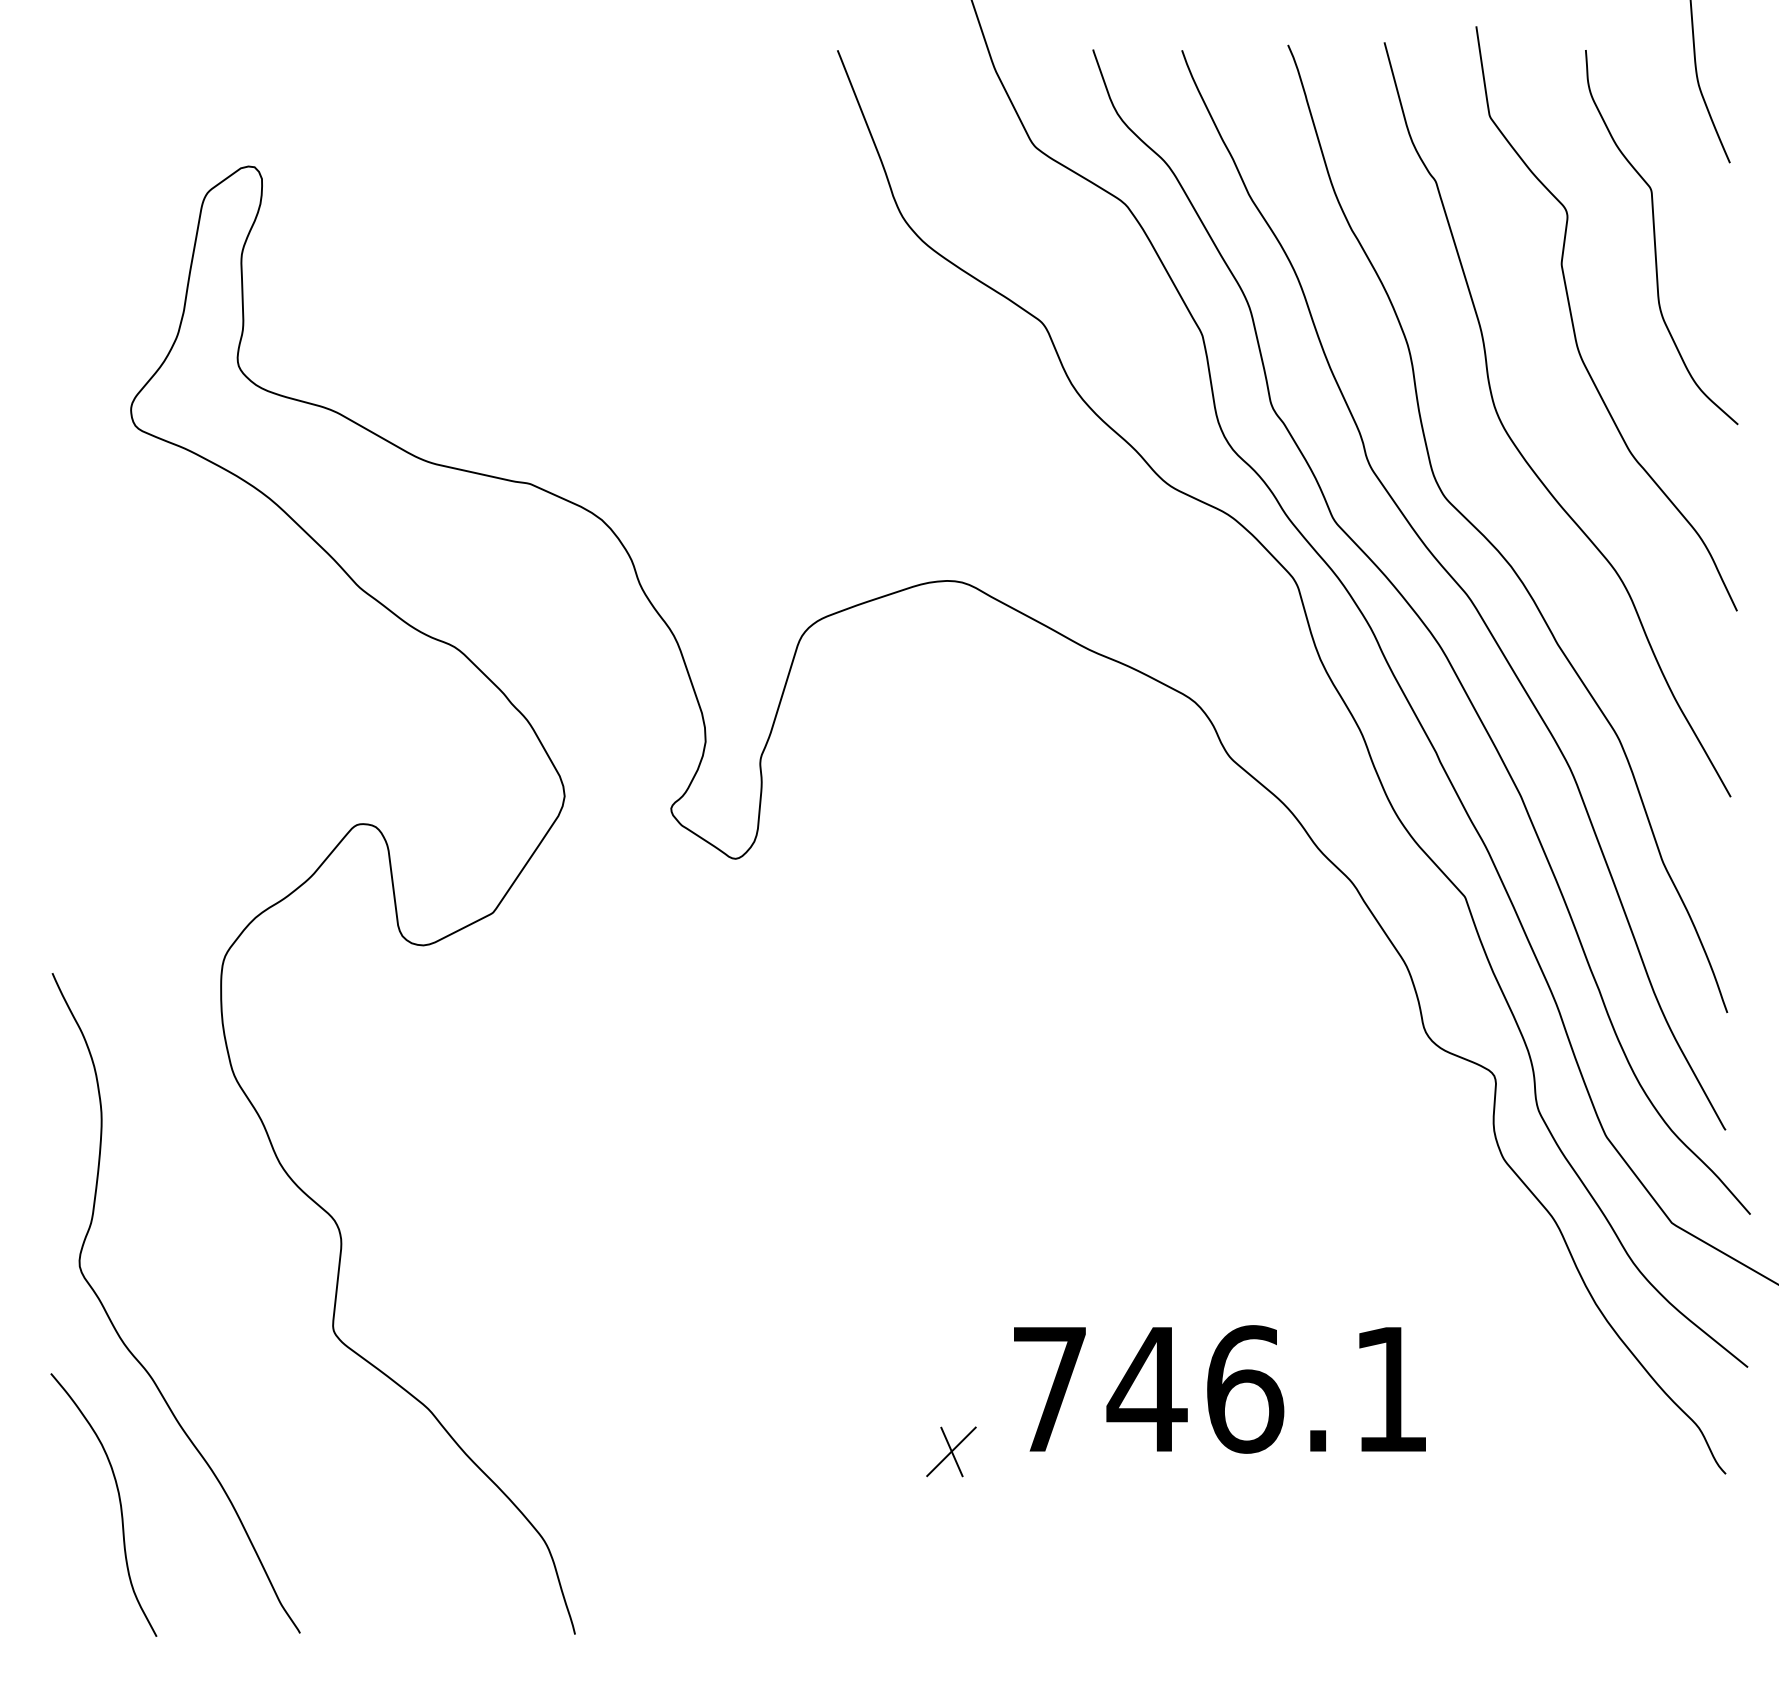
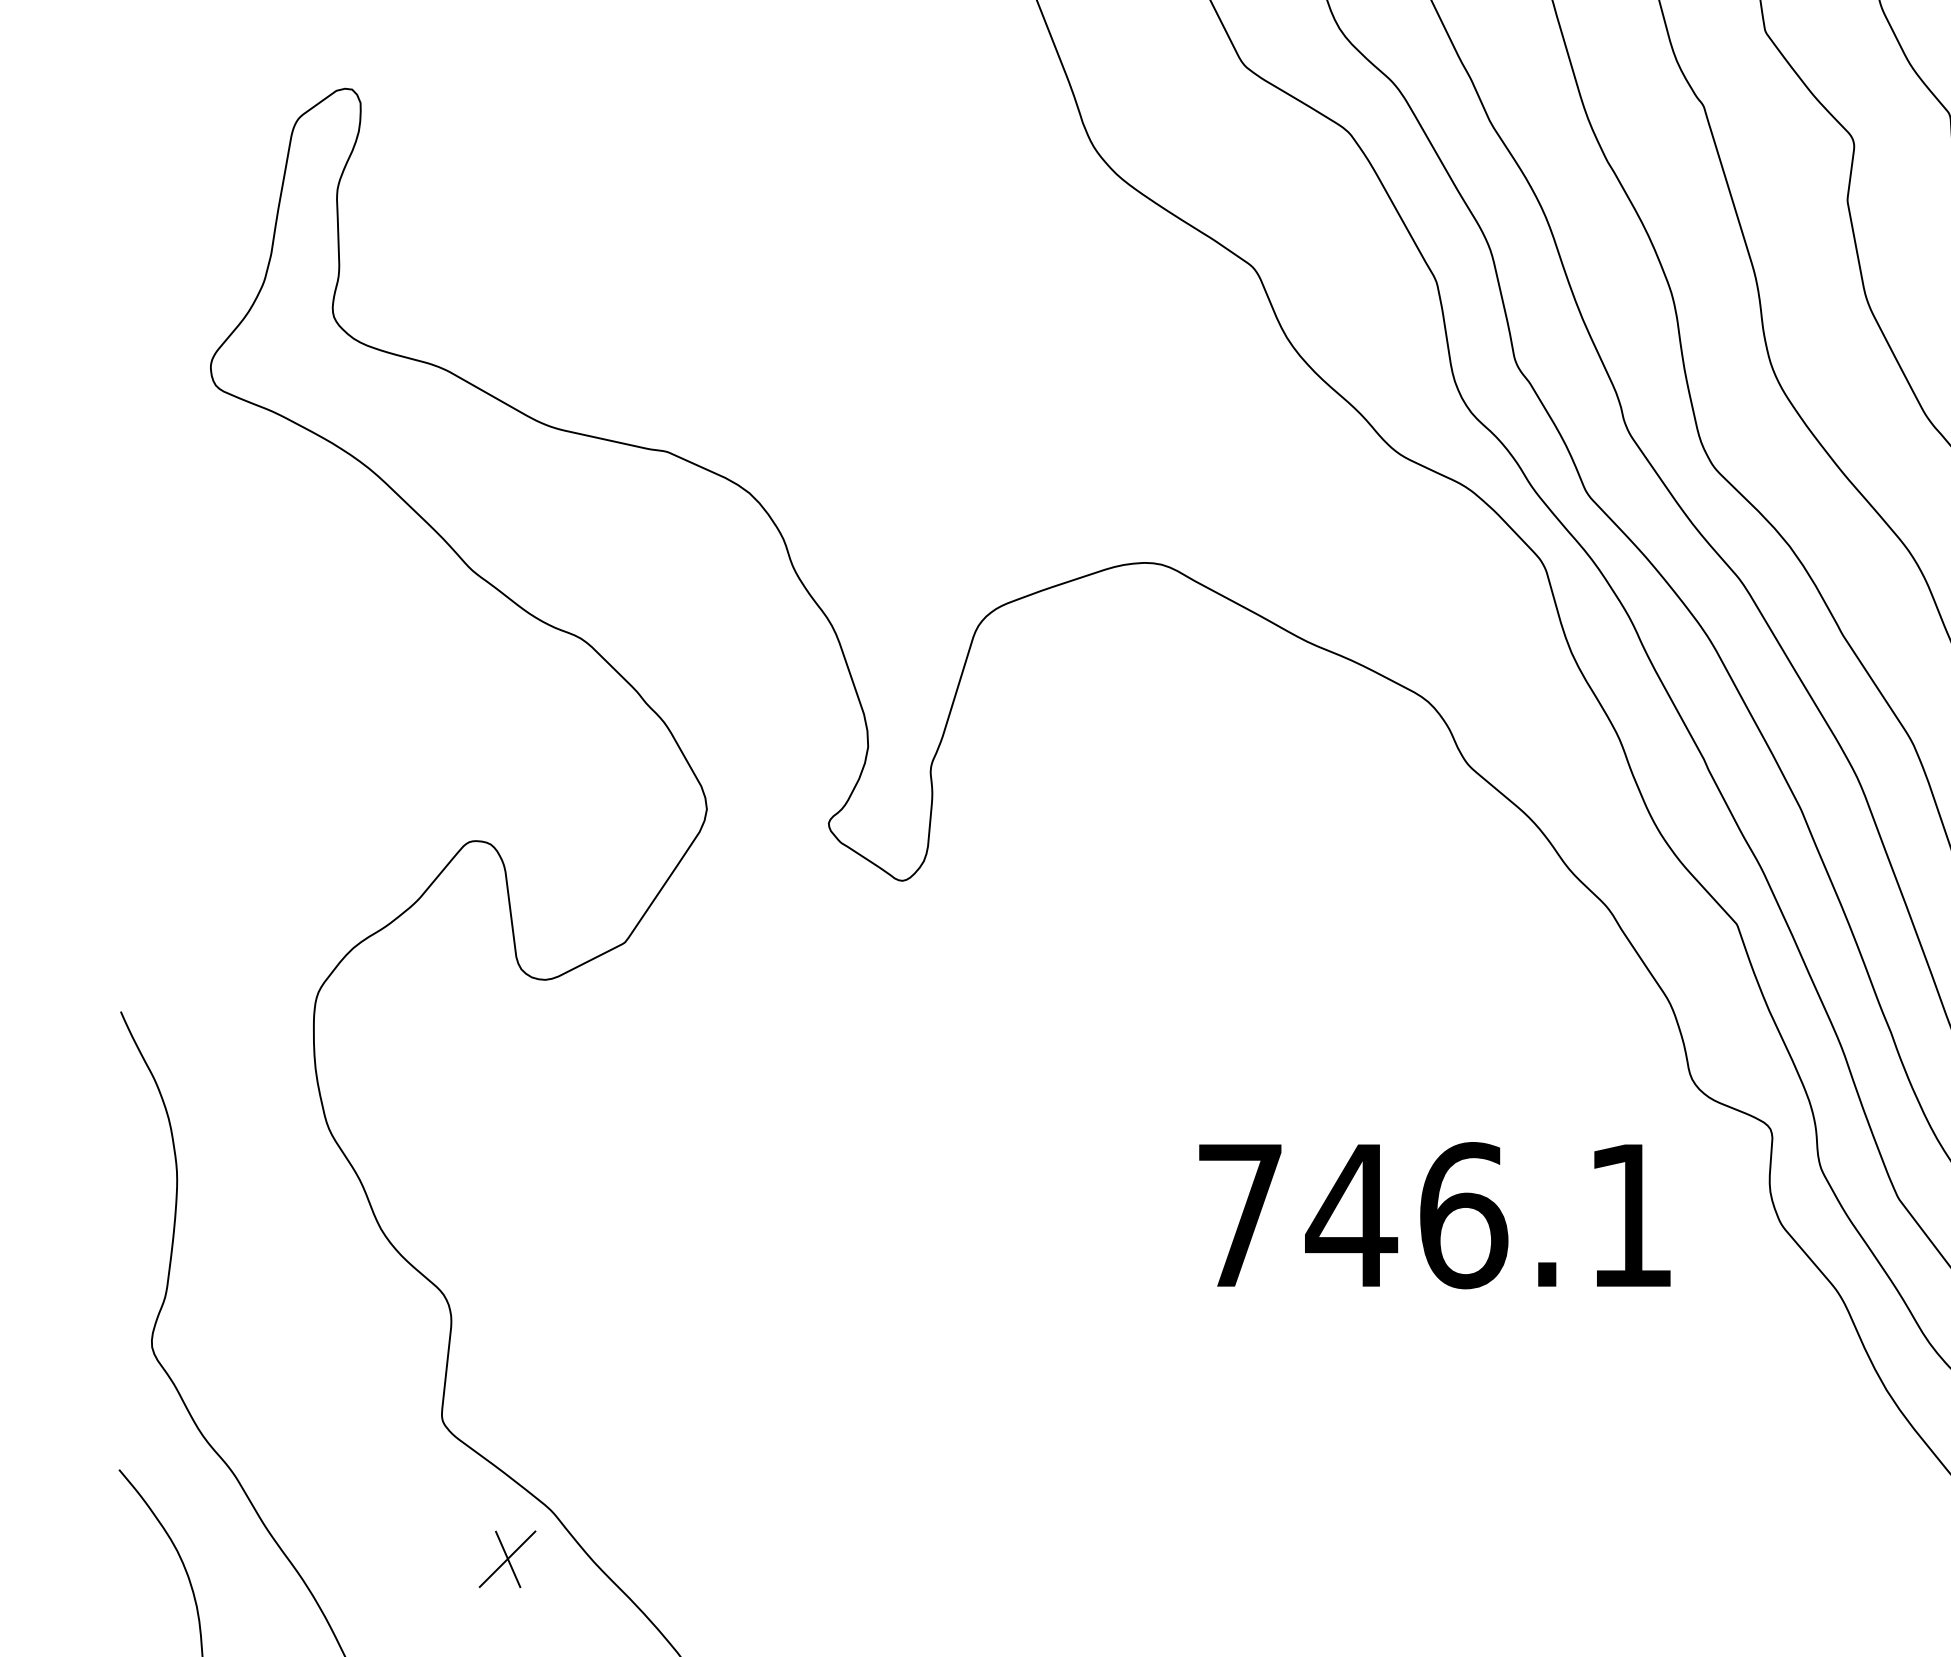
text: (1219, 1389) -> (1434, 1215), moved
part: (951, 1451) -> (507, 1558), moved

